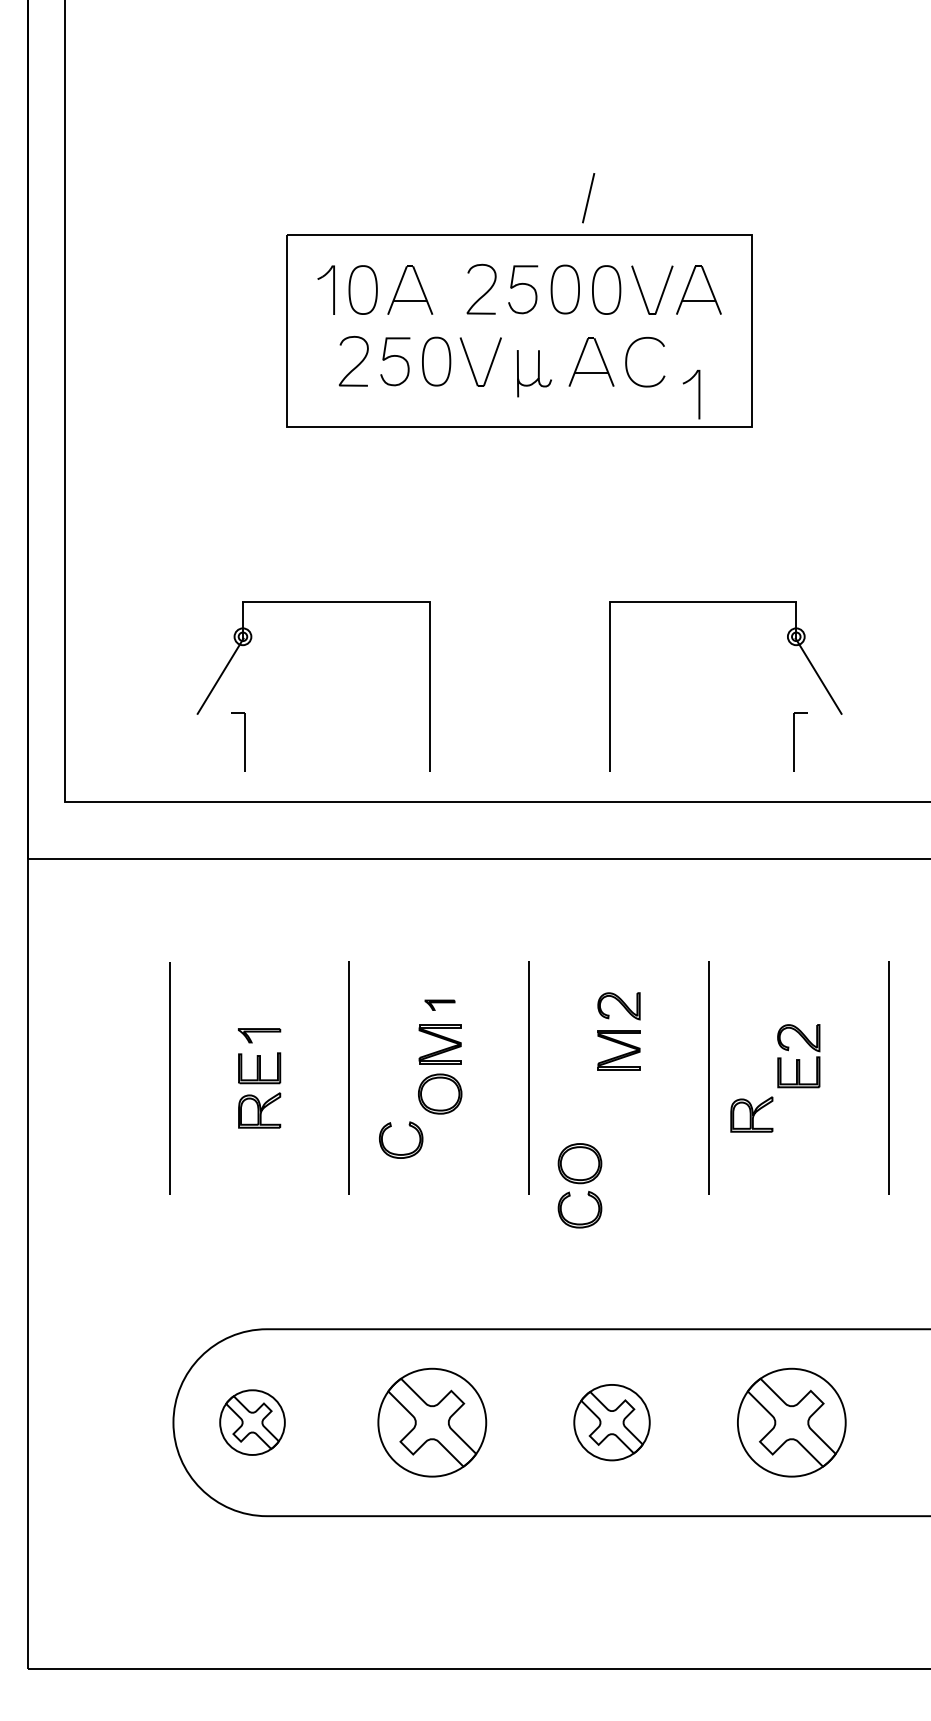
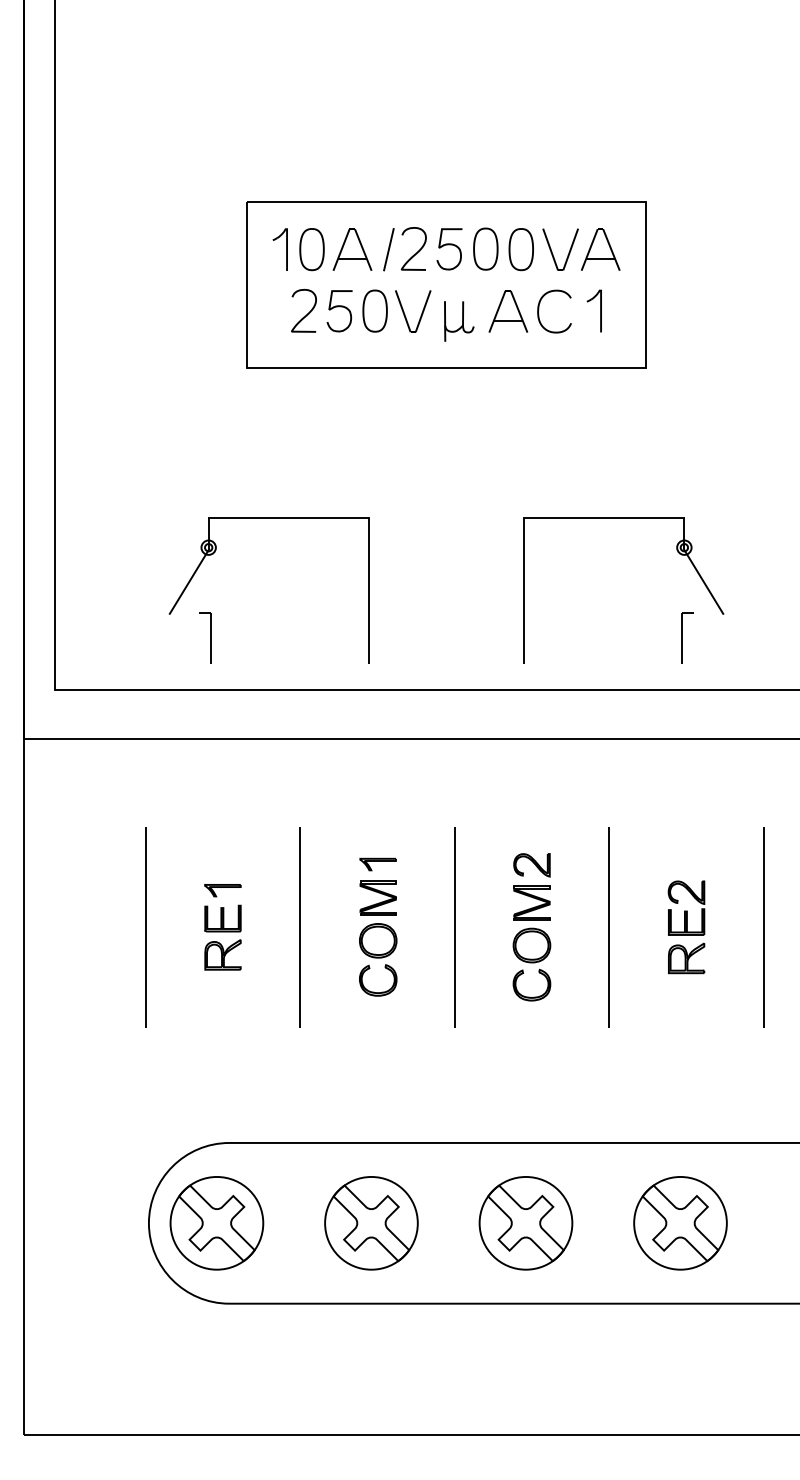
line: (588, 198) -> (388, 249), moved
part: (698, 394) -> (600, 311), moved
part: (439, 1004) -> (377, 863), size x1.43
part: (751, 1114) -> (686, 958), moved
part: (404, 1153) -> (381, 991), moved
part: (579, 1185) -> (531, 964), moved
part: (252, 1422) -> (216, 1223), size x1.67
part: (611, 1422) -> (525, 1223), size x1.43

